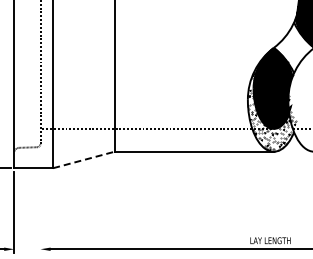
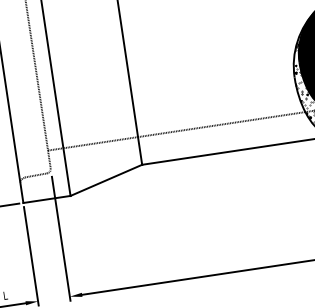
line: (83, 159) -> (105, 179), dashed -> solid
line: (40, 201) -> (61, 238), added

